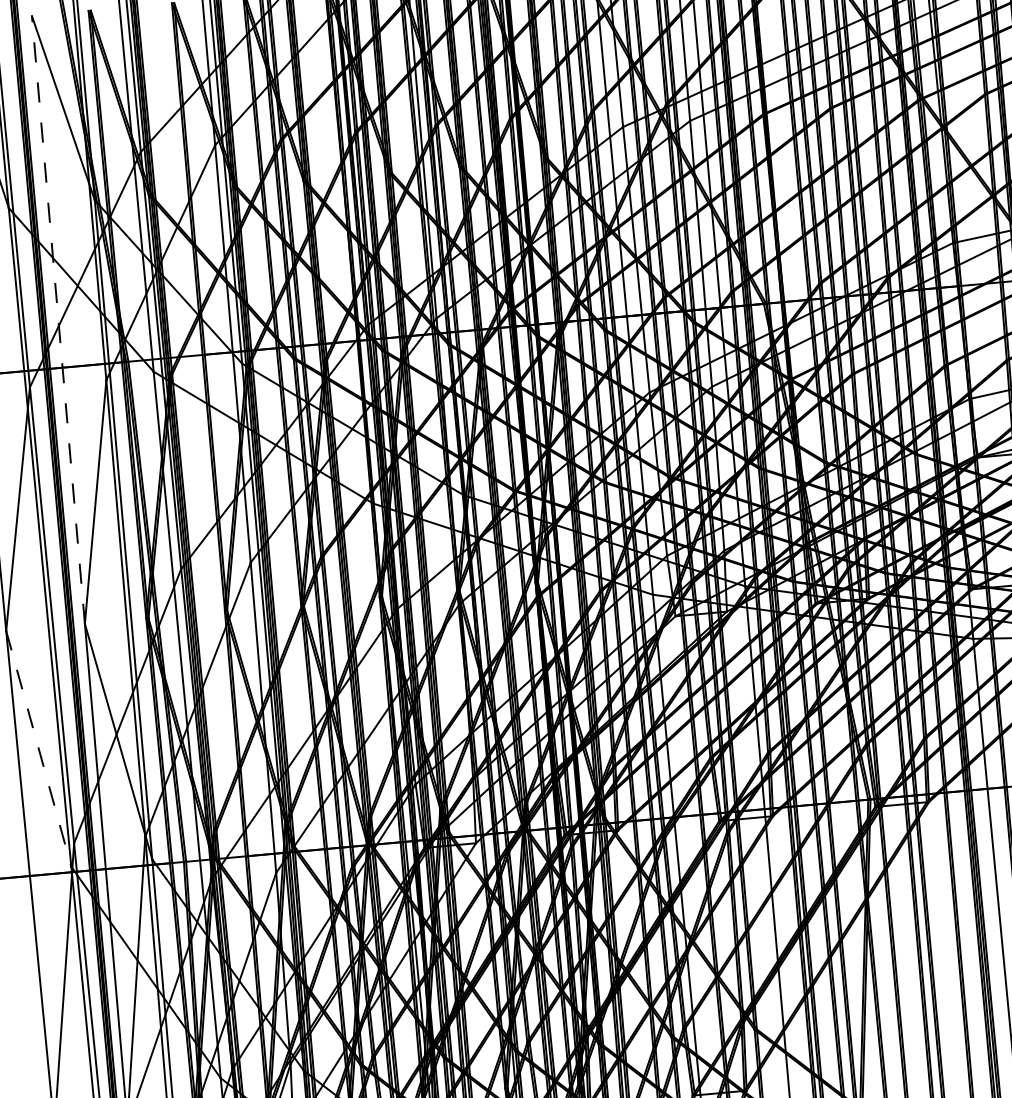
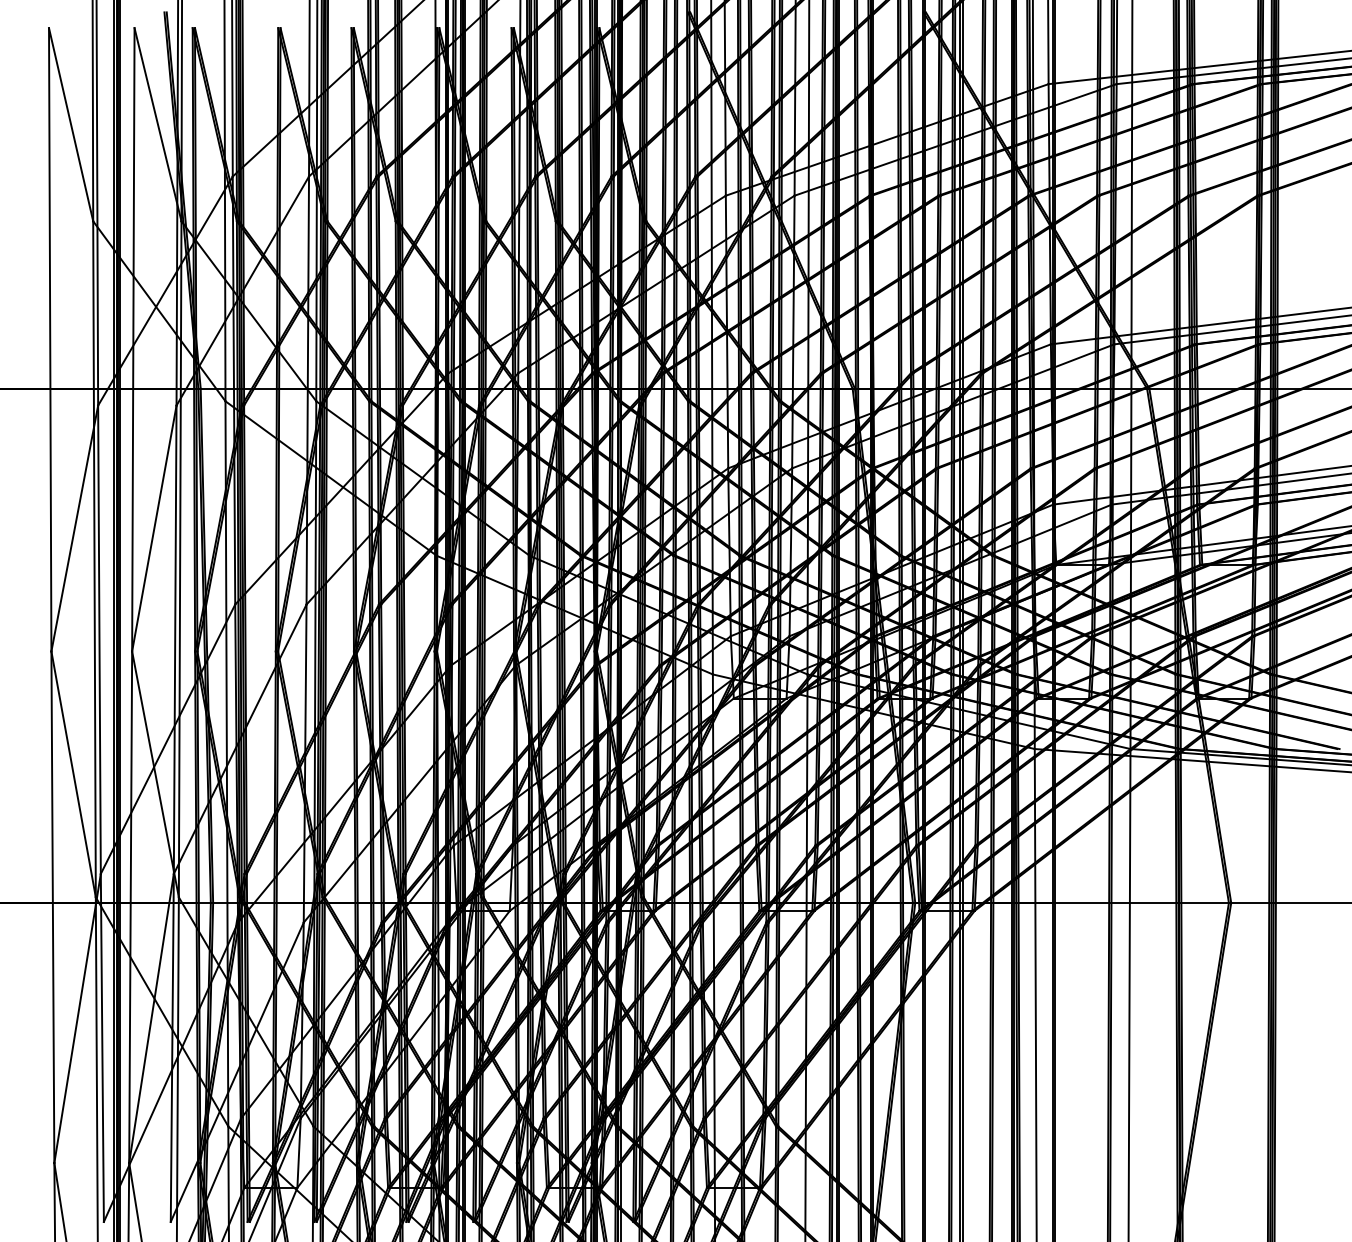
line: (58, 319) -> (133, 339), dashed -> solid
line: (38, 748) -> (73, 774), dashed -> solid

